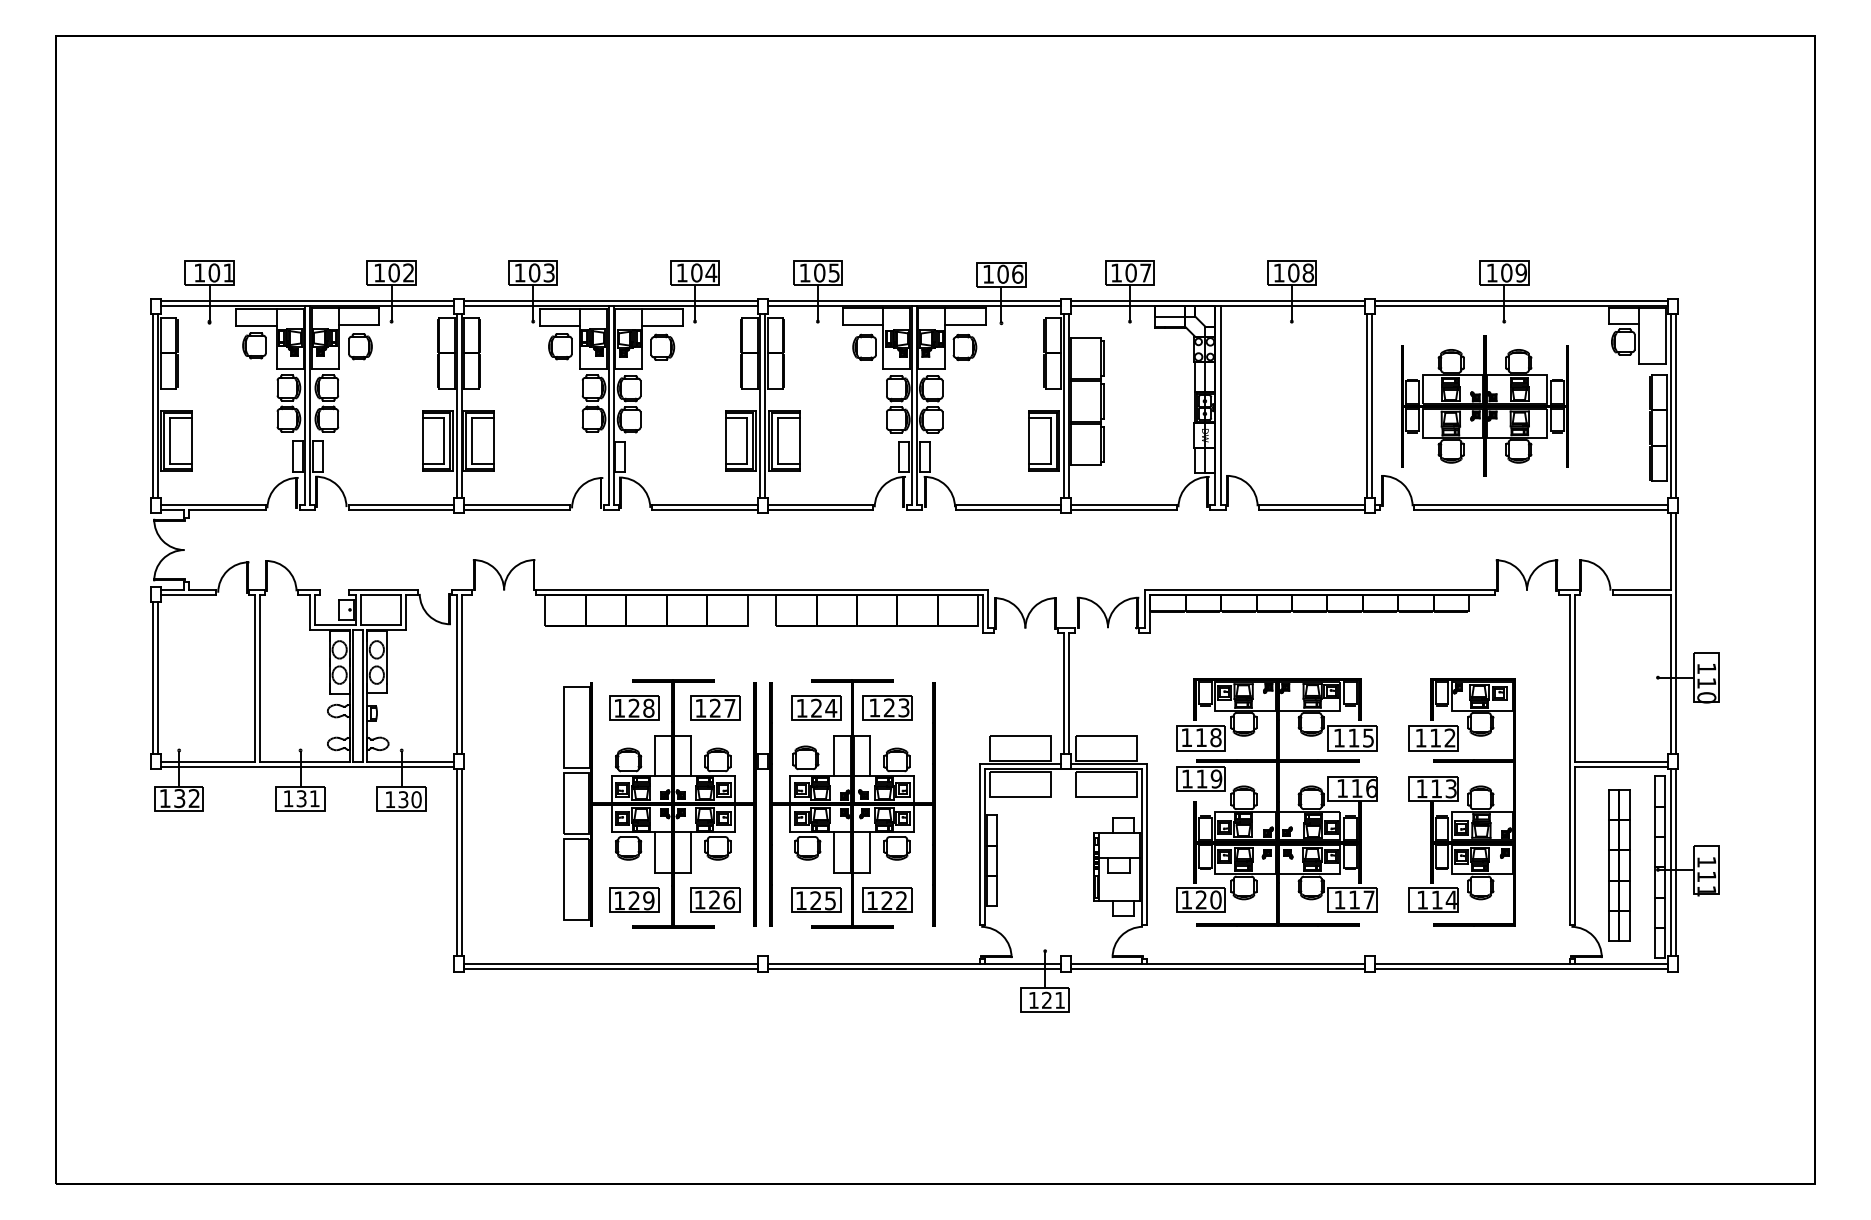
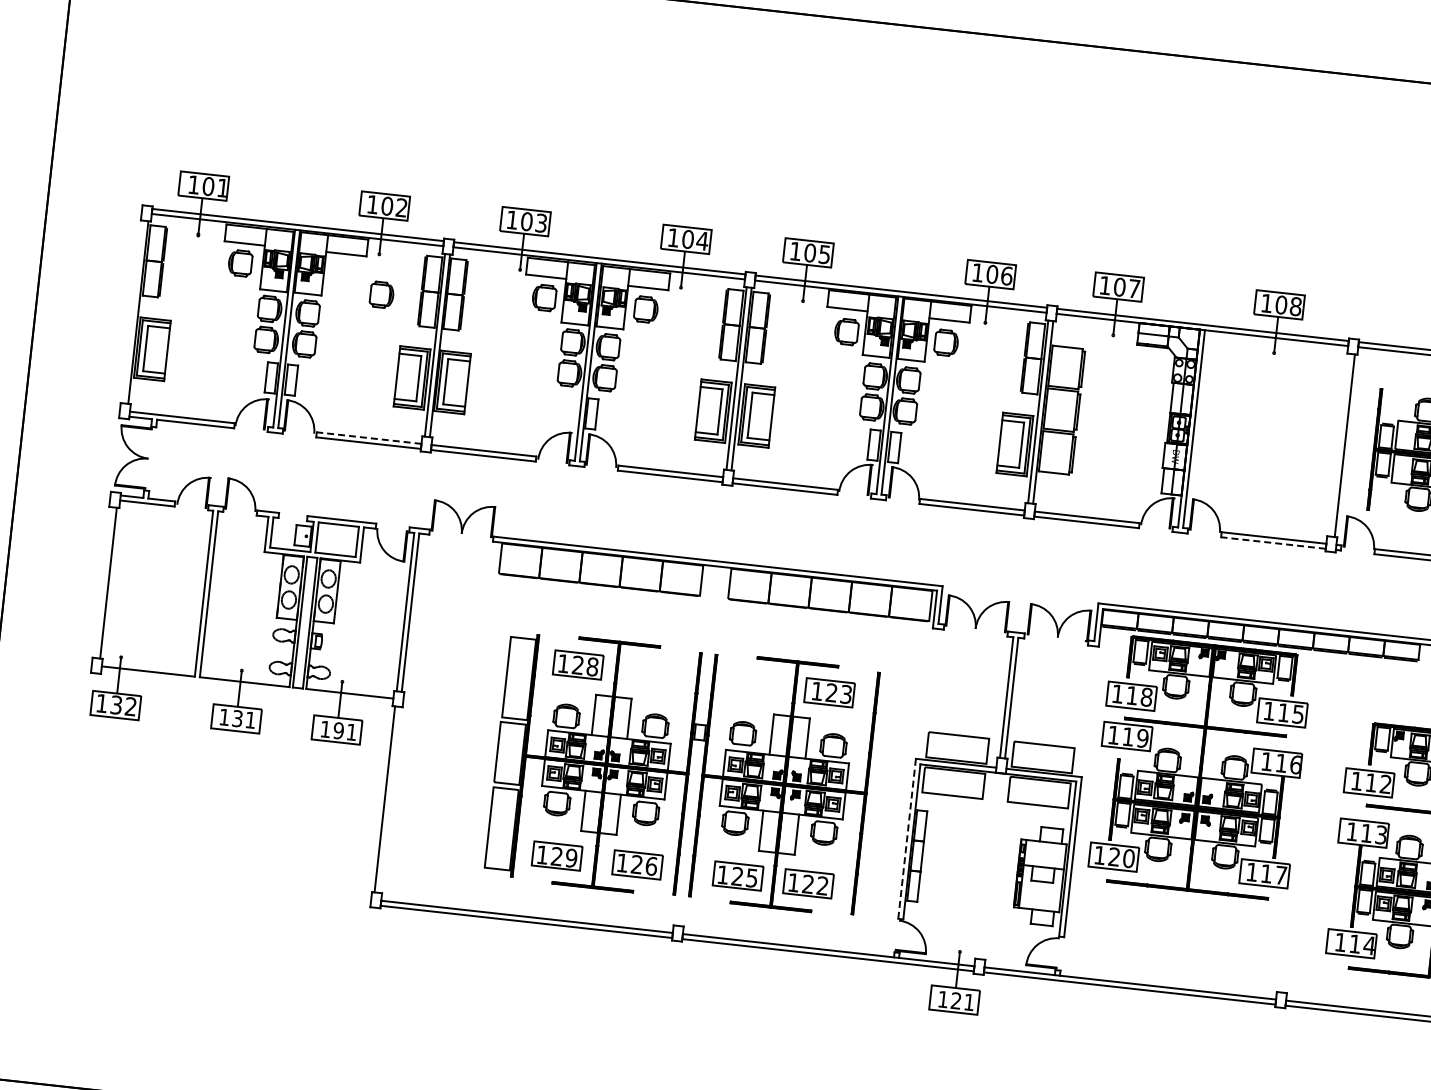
part: (360, 346) -> (381, 294), moved
line: (153, 405) -> (133, 311), removed
line: (1367, 405) -> (1340, 444), removed
line: (401, 505) -> (369, 438), solid -> dashed
line: (1311, 510) -> (1272, 543), solid -> dashed
line: (153, 678) -> (103, 582), removed
part: (715, 707) -> (658, 673), removed
part: (816, 707) -> (759, 684), removed
line: (307, 766) -> (246, 687), removed
text: (409, 799) -> (344, 731), 130 -> 191
part: (1276, 802) -> (1199, 768), moved
line: (980, 844) -> (907, 838), solid -> dashed
line: (461, 862) -> (389, 799), removed

